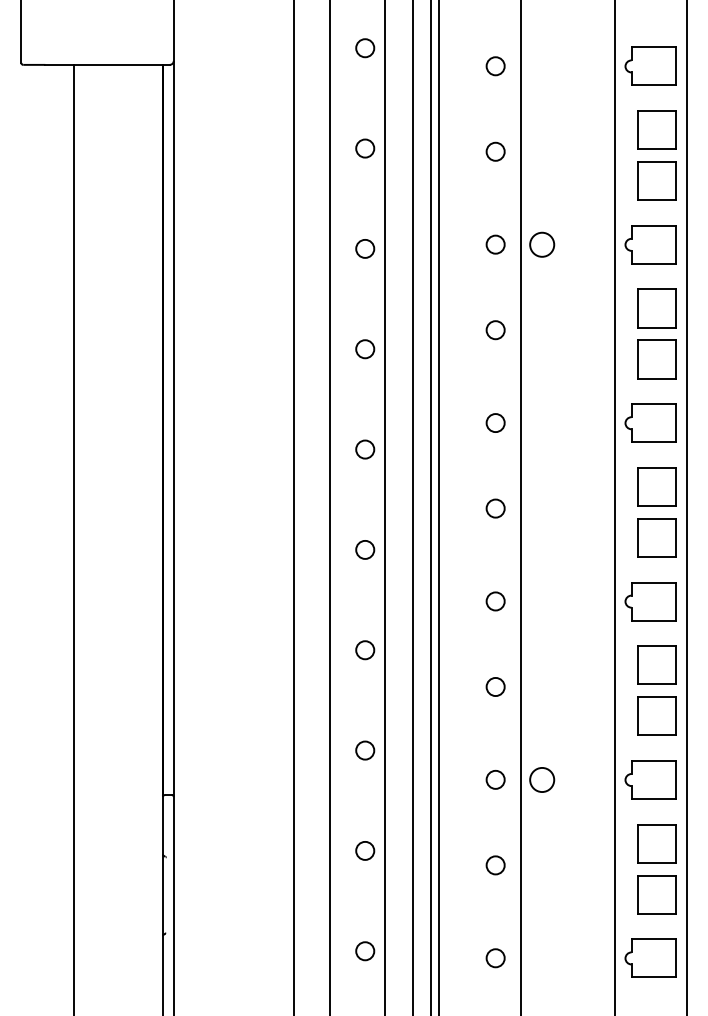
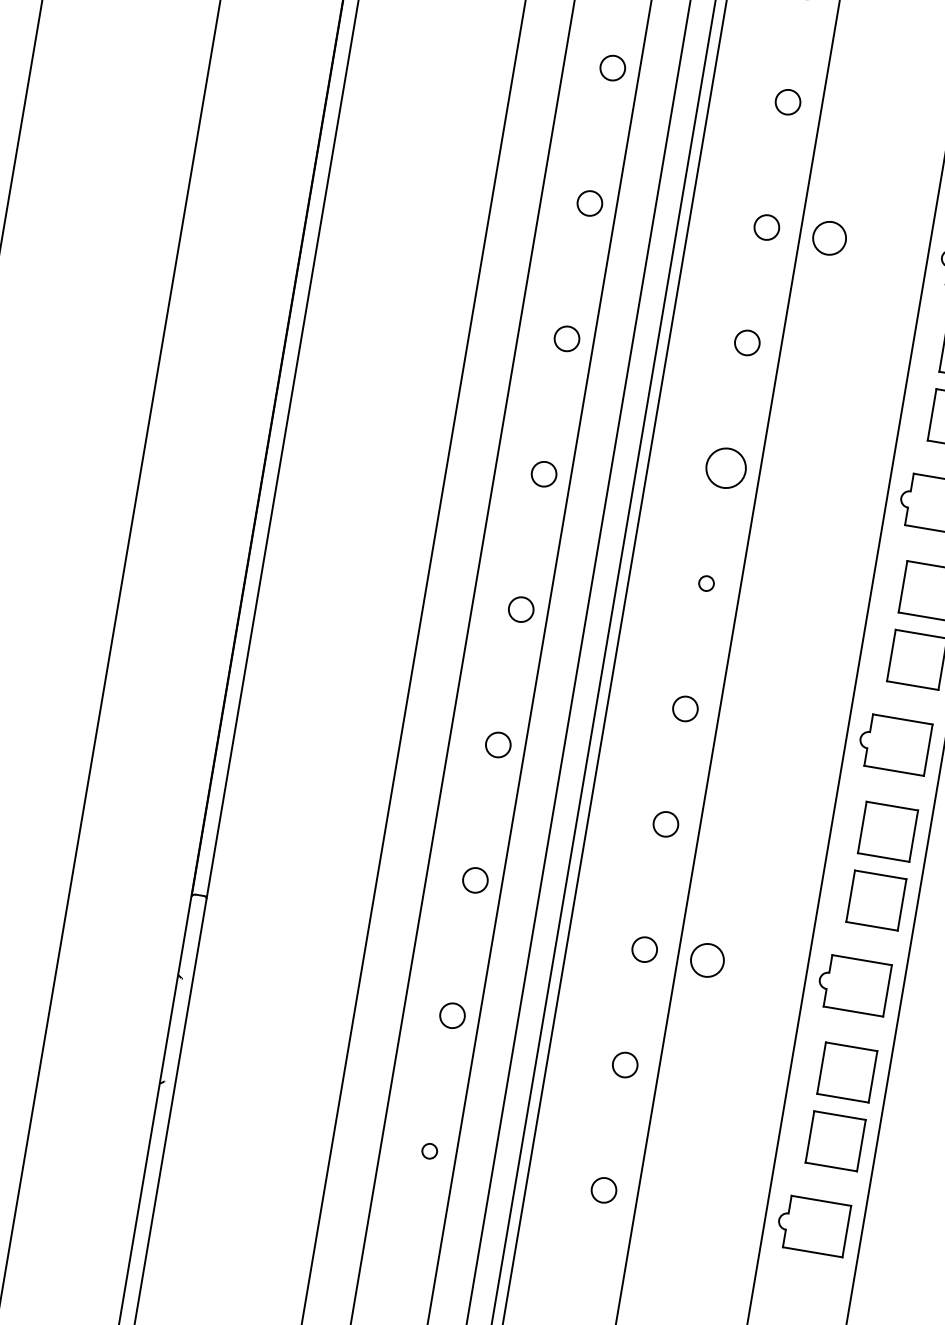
circle: (495, 423) -> (725, 468), size x1.6
circle: (495, 508) -> (706, 583), size x0.6
circle: (365, 951) -> (429, 1151), size x0.6

